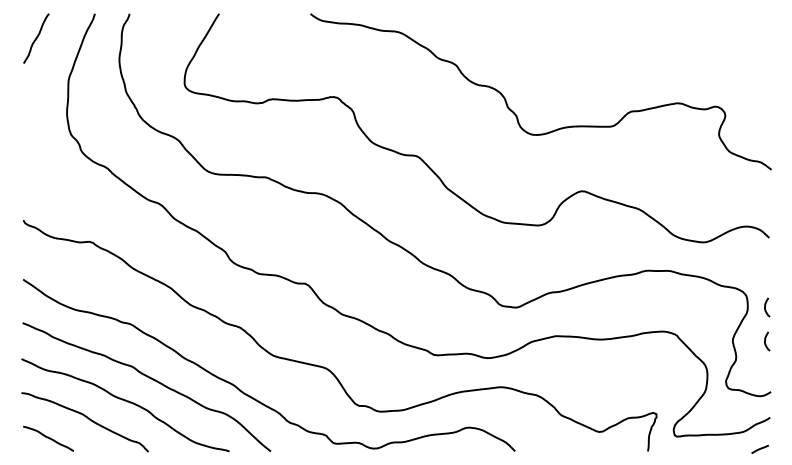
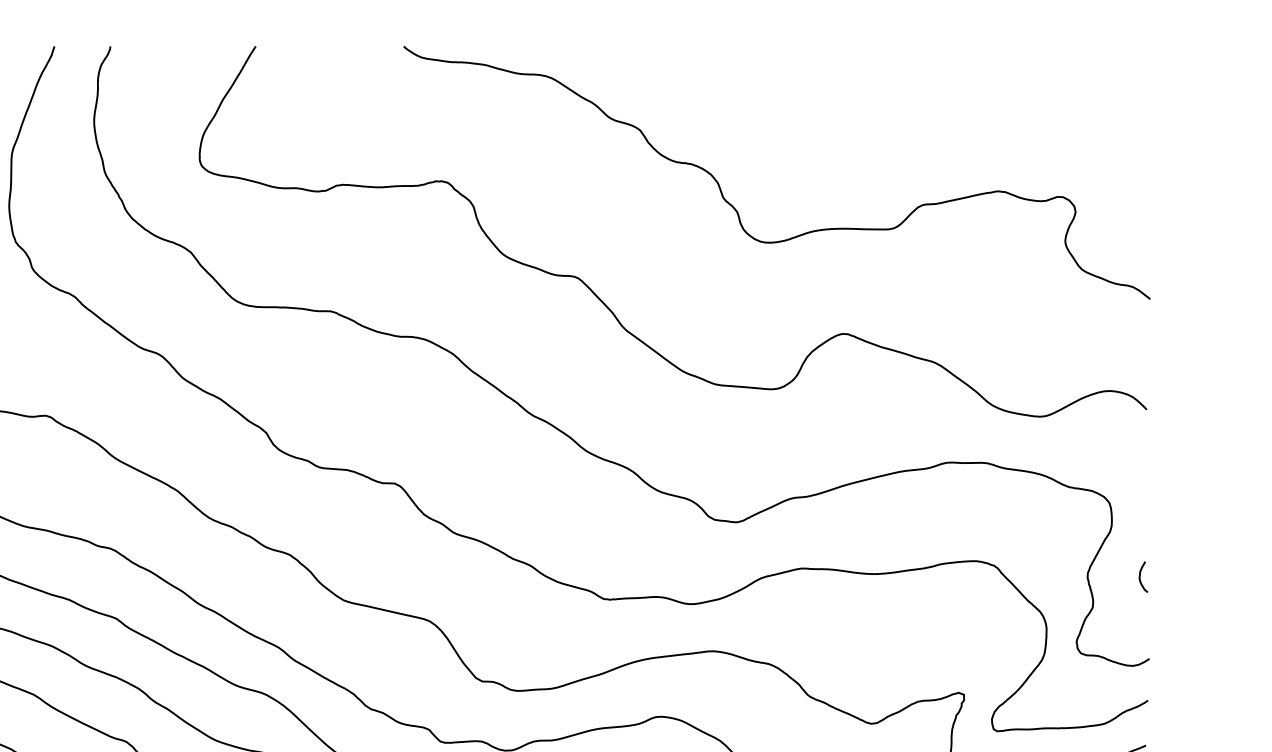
curve: (765, 307) -> (1140, 522), removed

